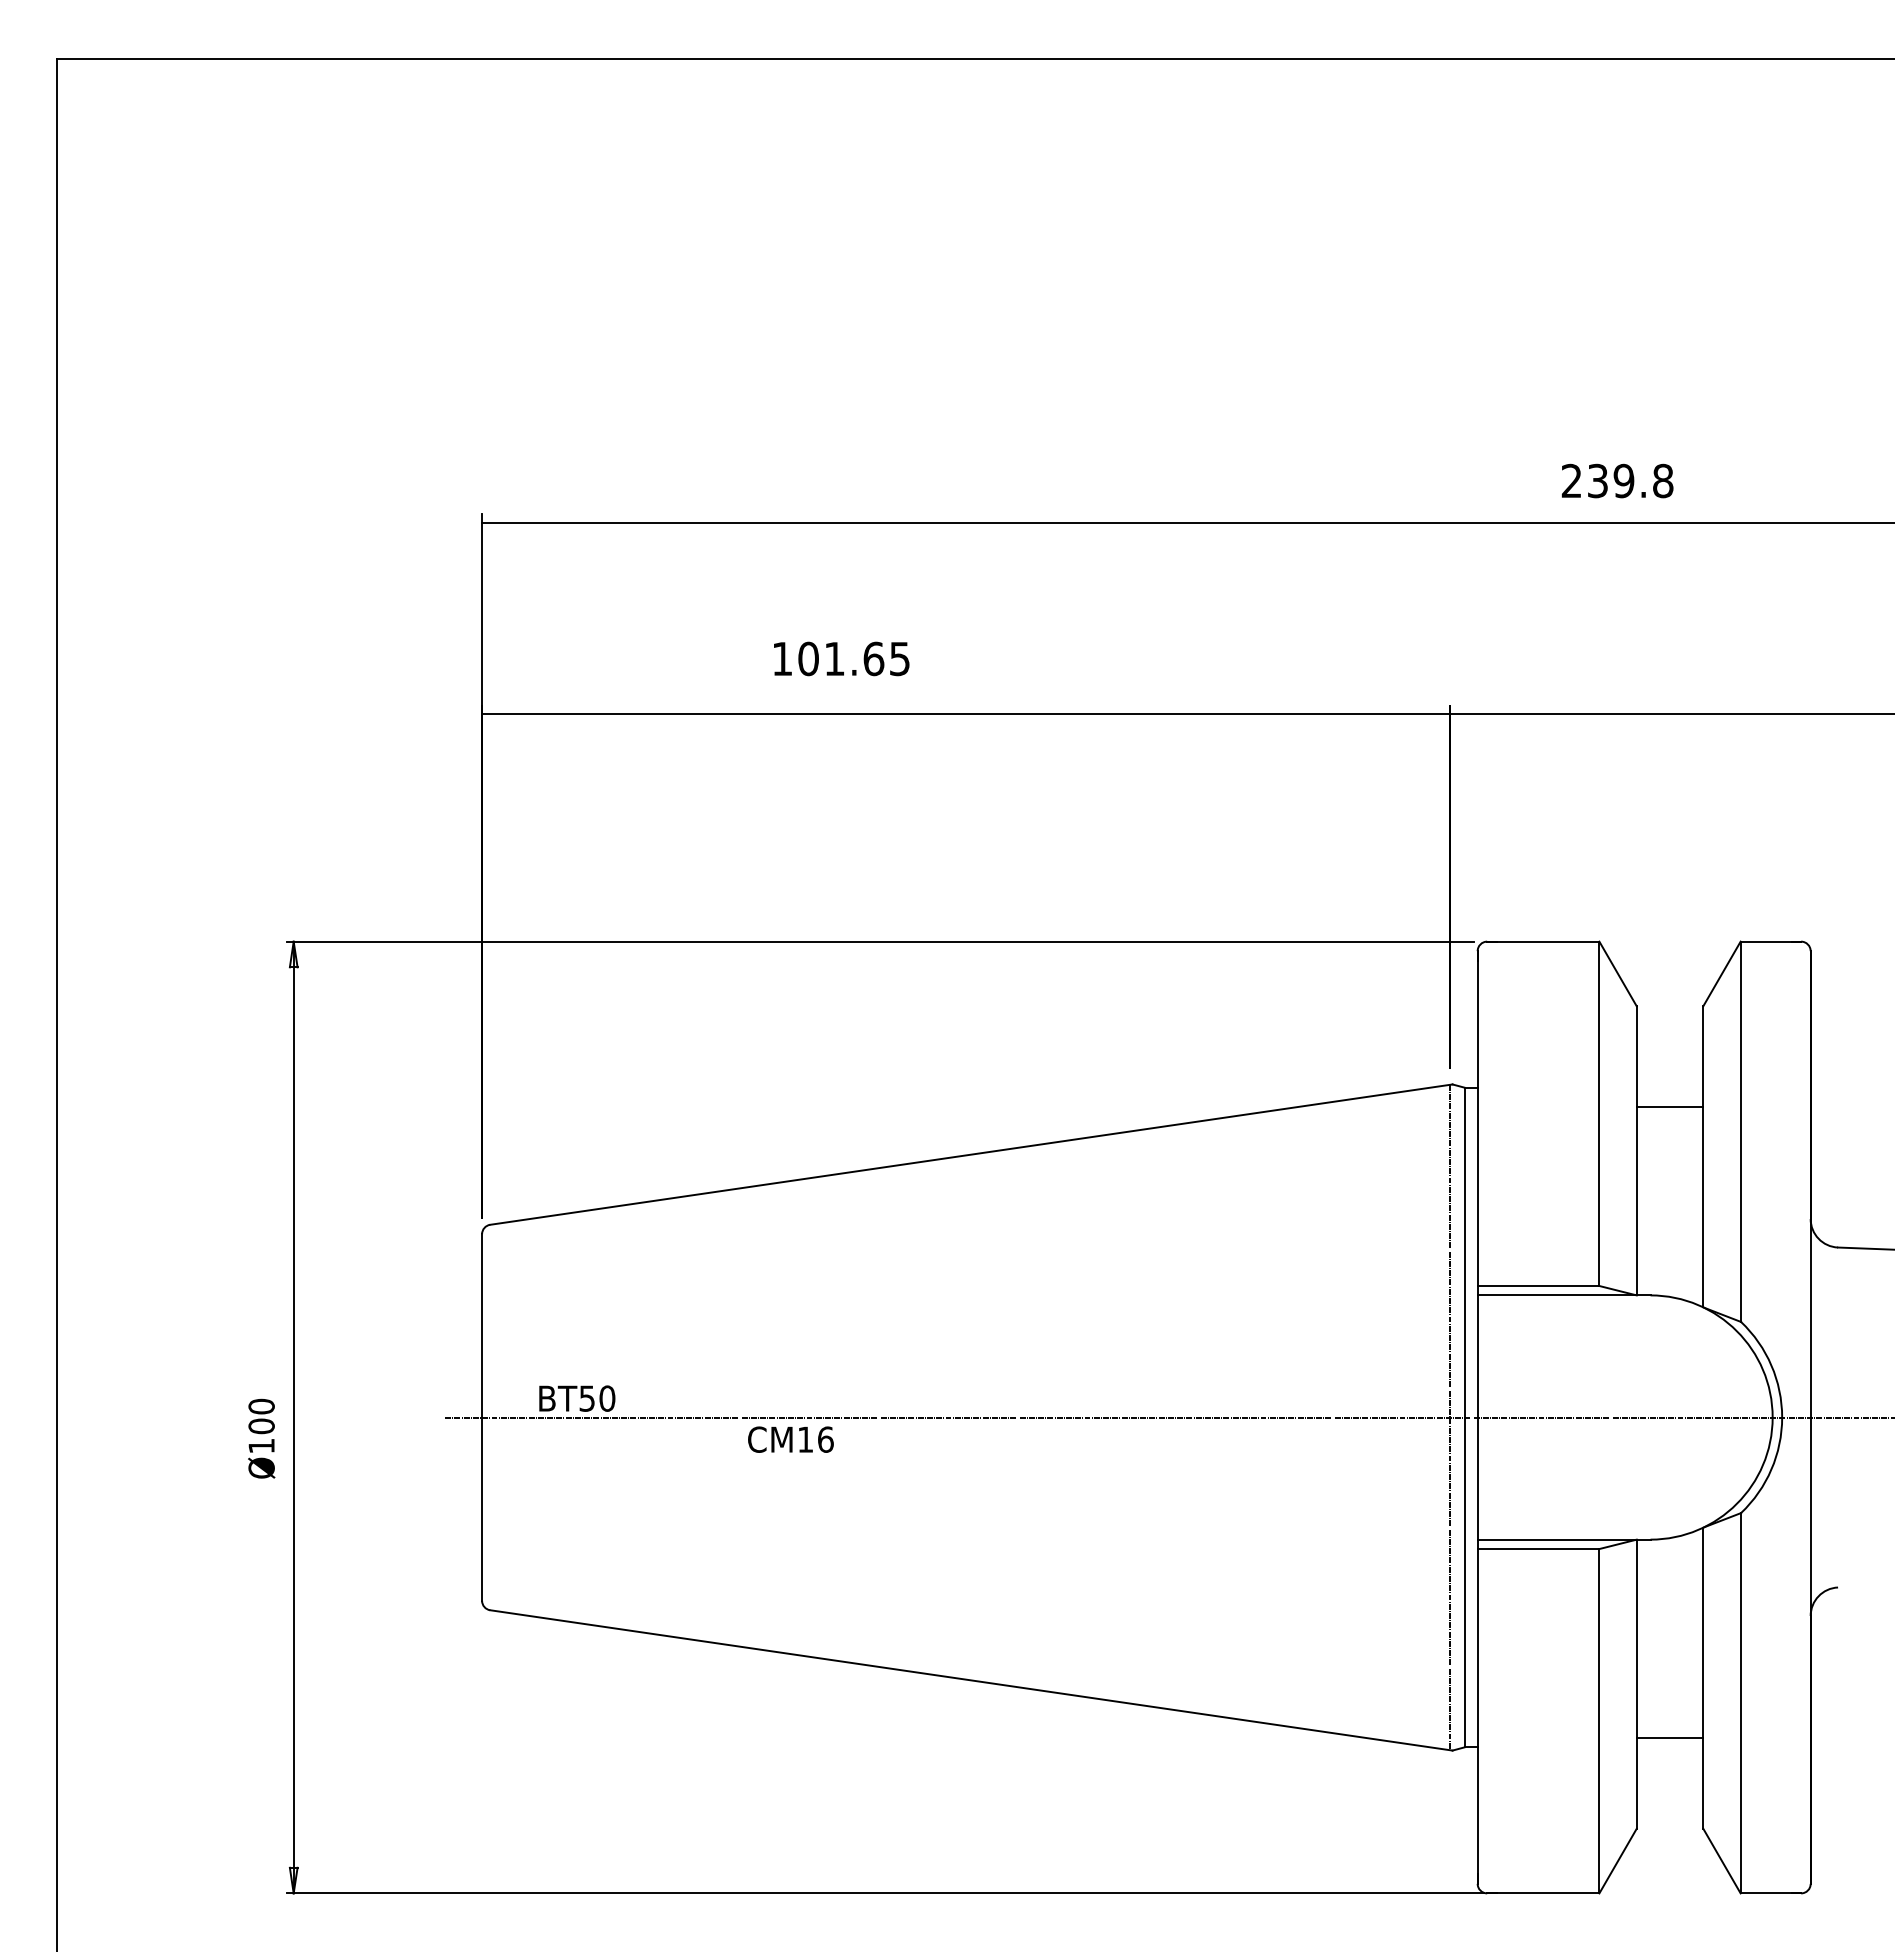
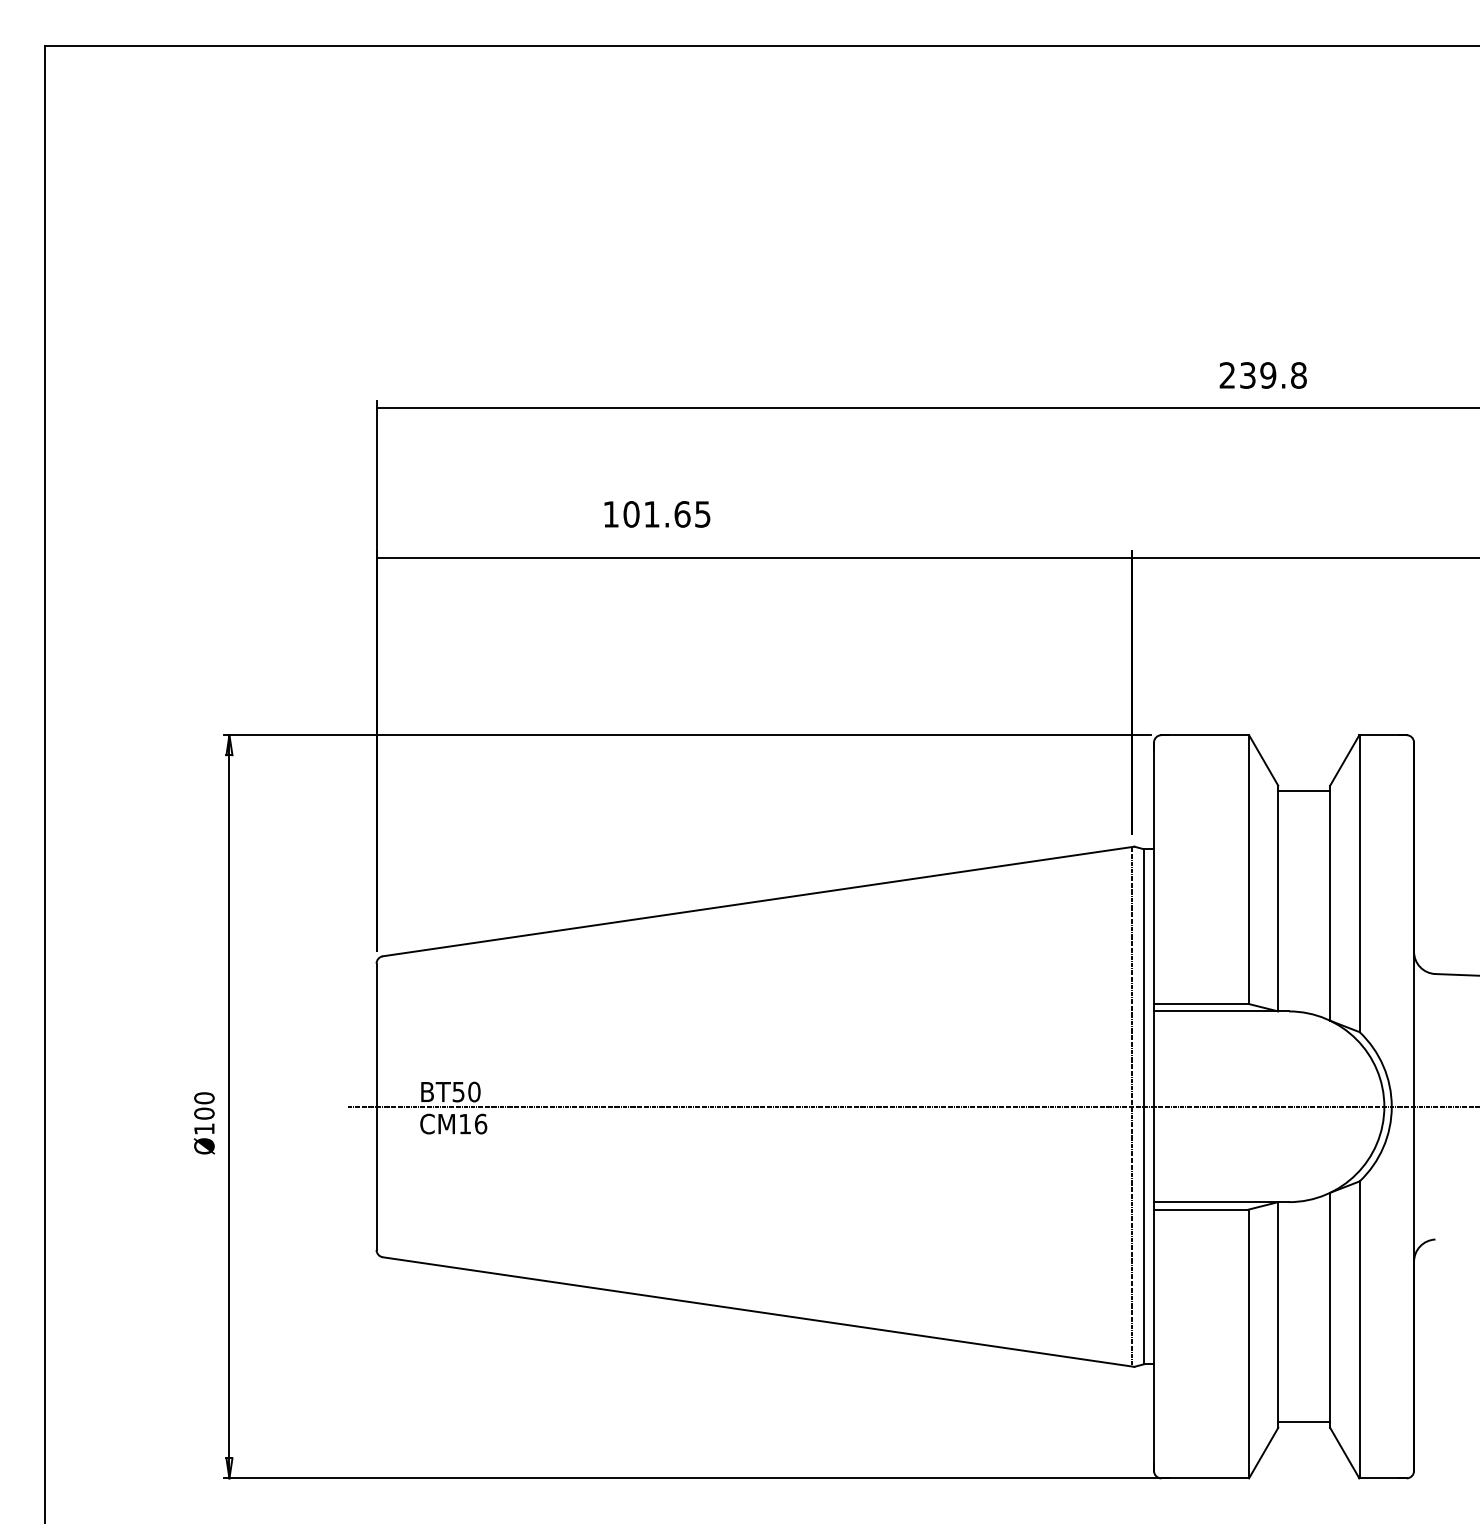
line: (1669, 1106) -> (1303, 791), moved
text: (790, 1439) -> (453, 1123), moved
line: (1669, 1738) -> (1303, 1422), moved

